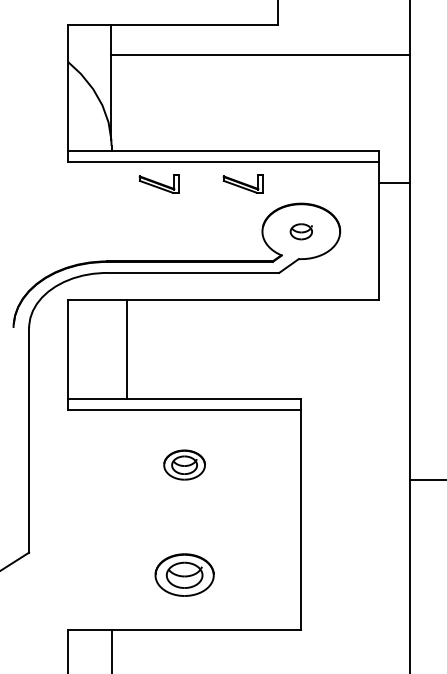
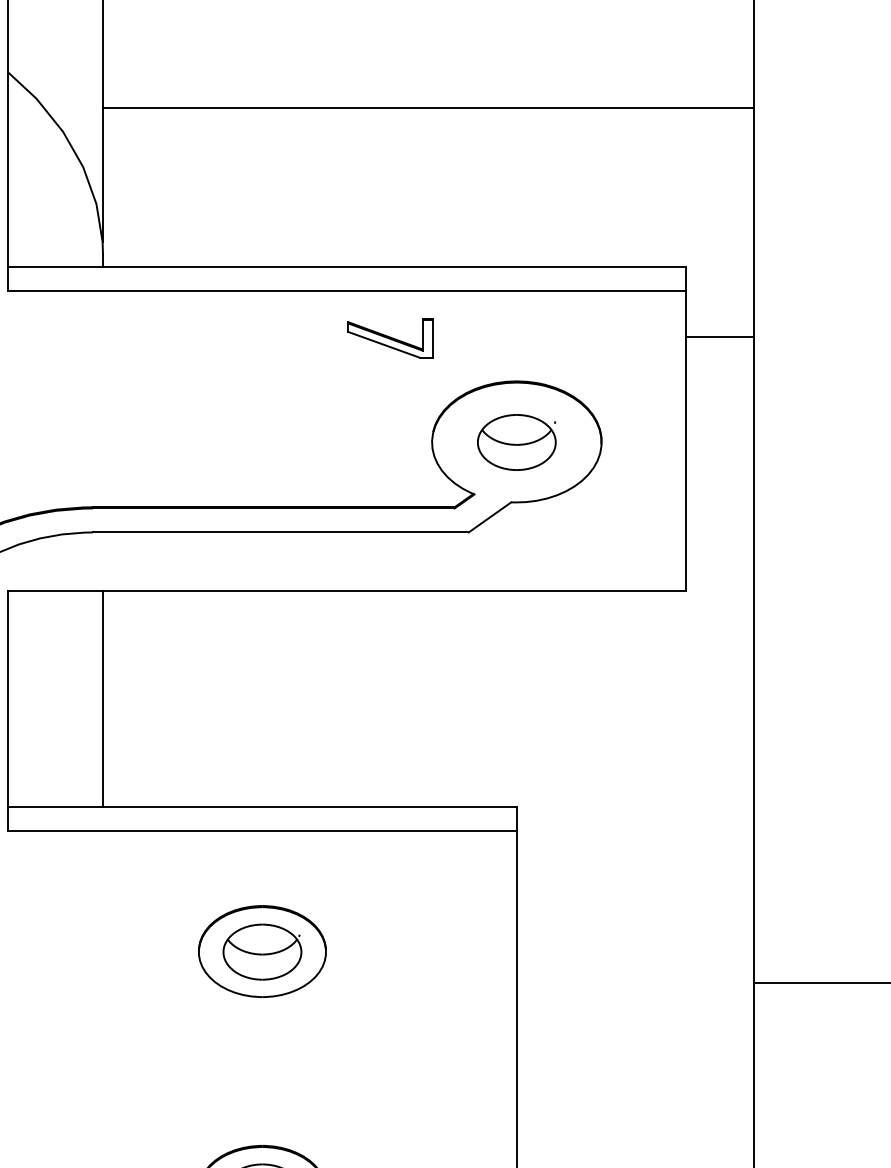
line: (260, 54) -> (427, 108), moved
part: (158, 183) -> (205, 337), removed
part: (301, 231) -> (517, 442), size x1.67
line: (126, 348) -> (102, 697), moved
part: (184, 464) -> (262, 950), size x1.43

